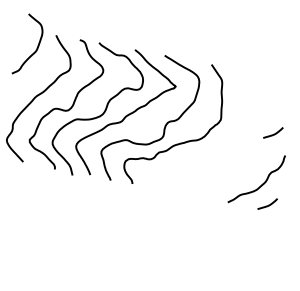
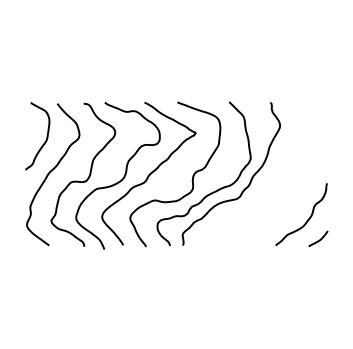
curve: (34, 51) -> (44, 141), moved
curve: (274, 133) -> (310, 162), removed
curve: (210, 144) -> (245, 187), added

